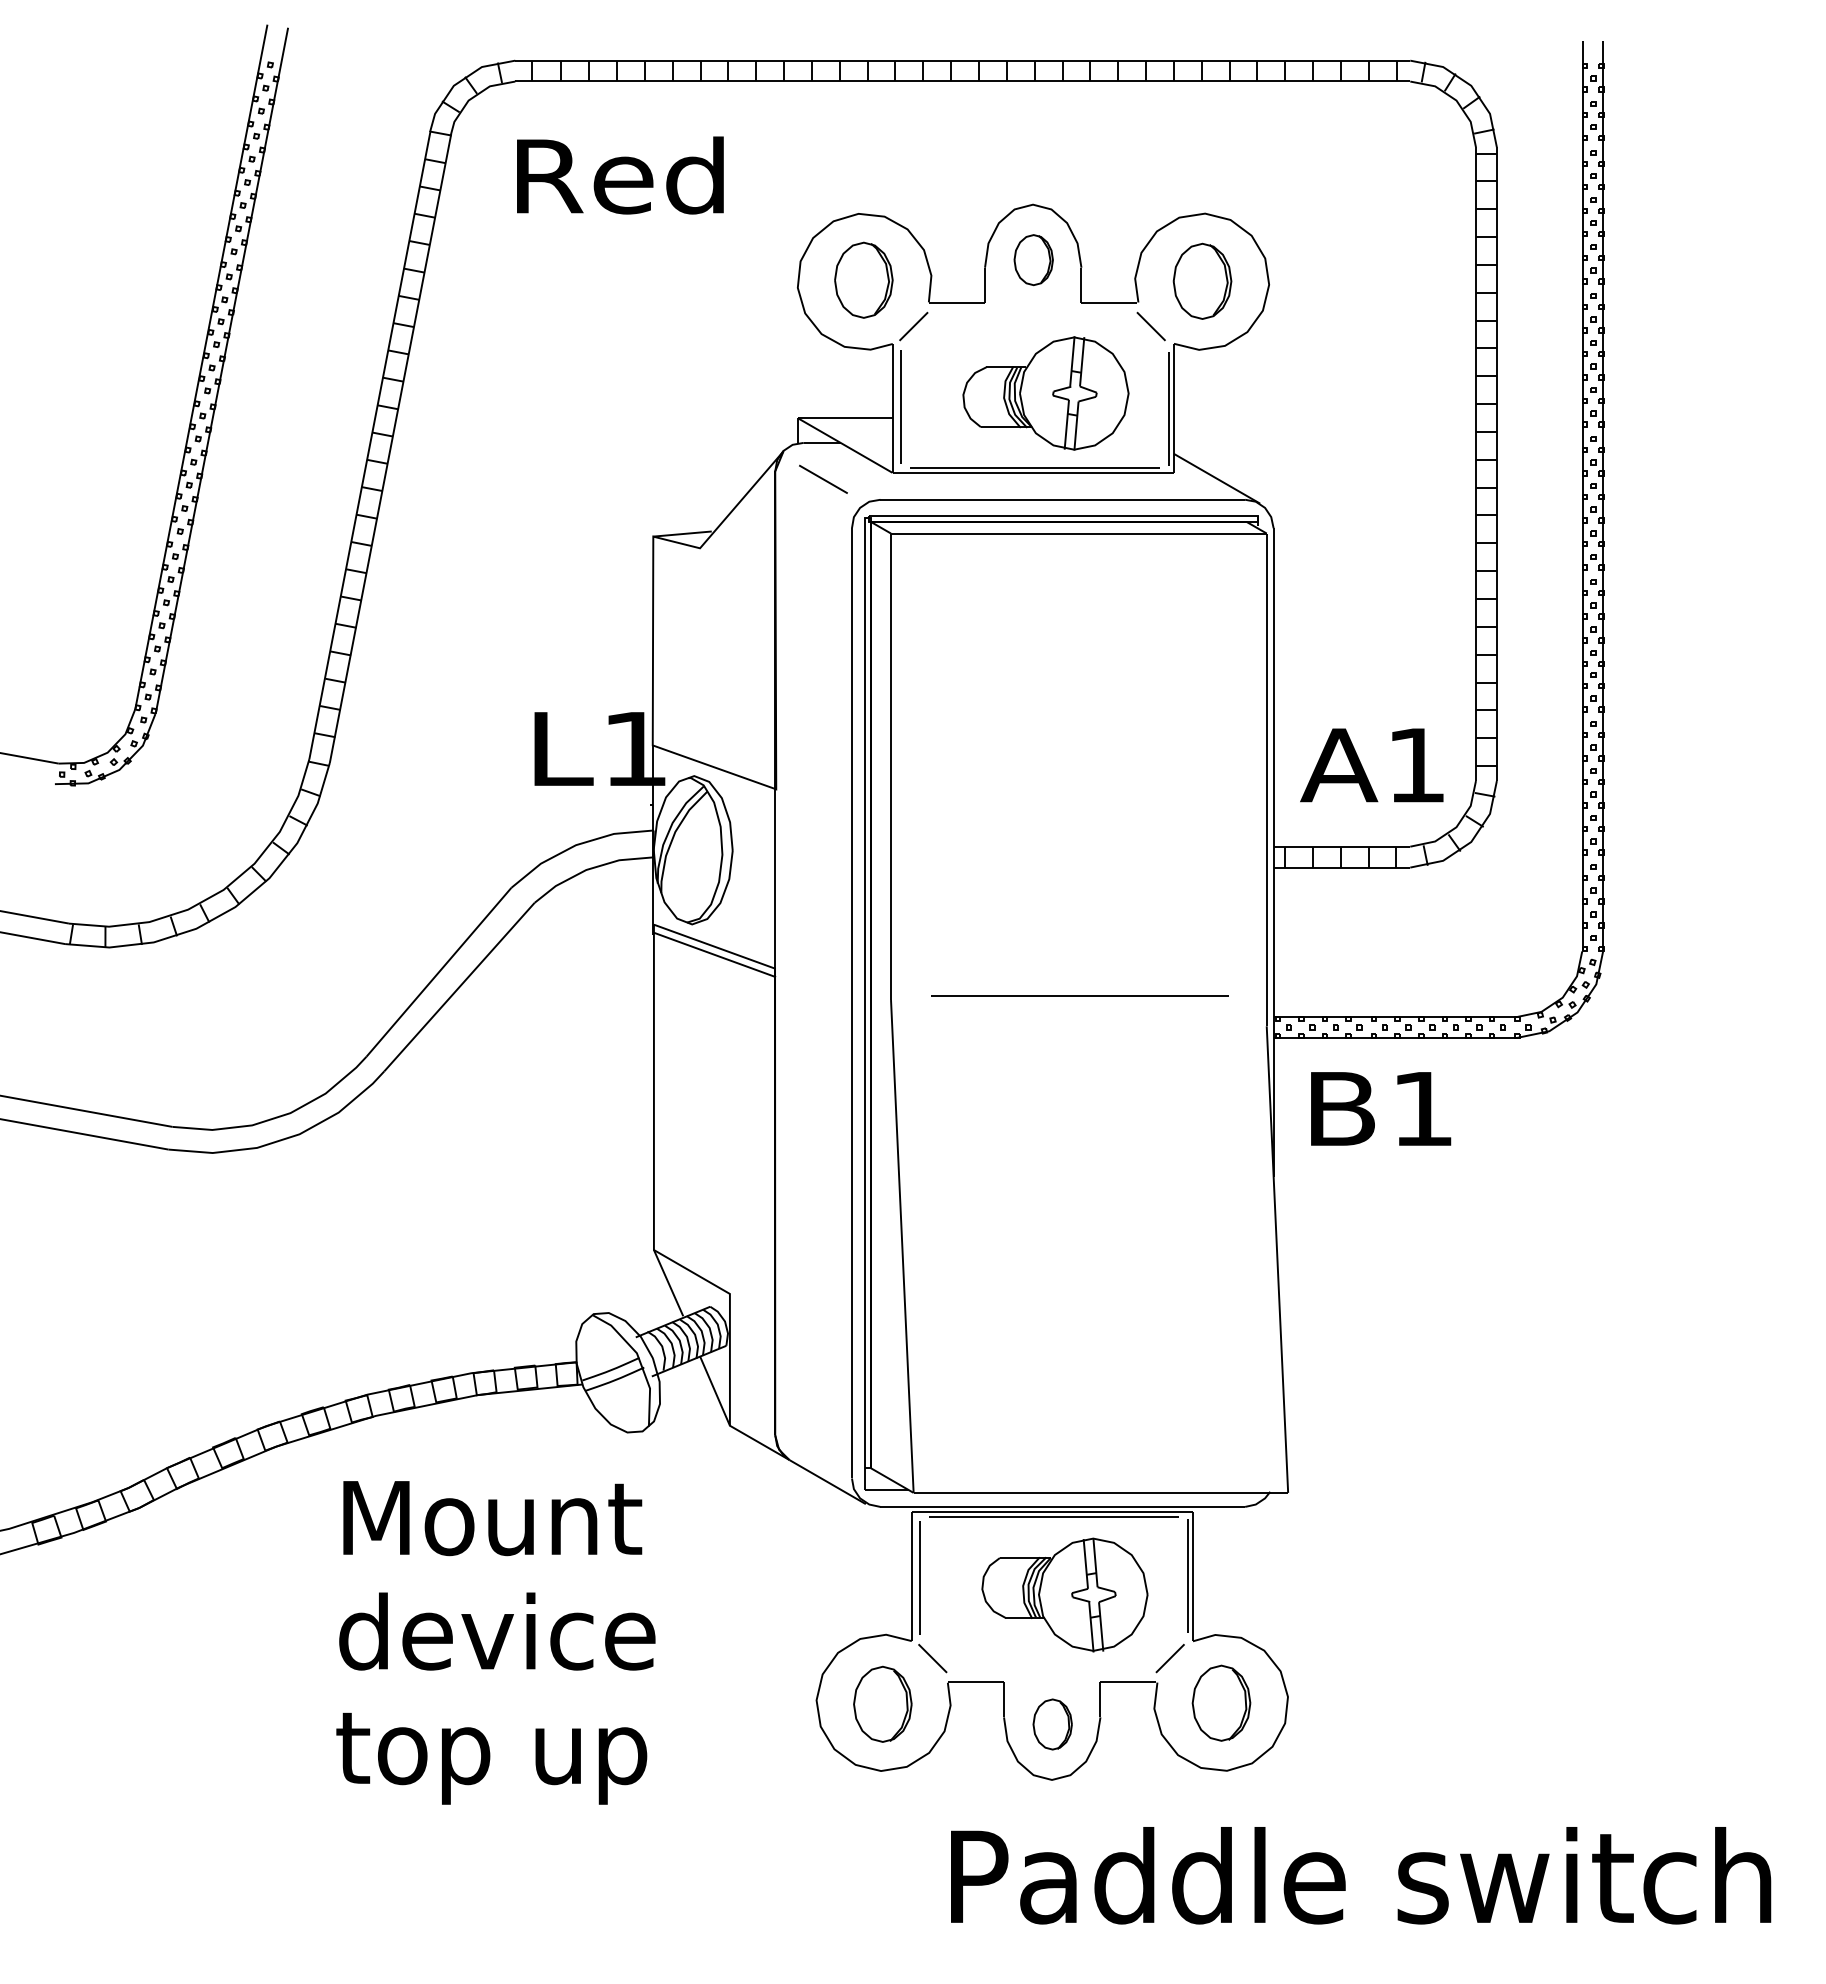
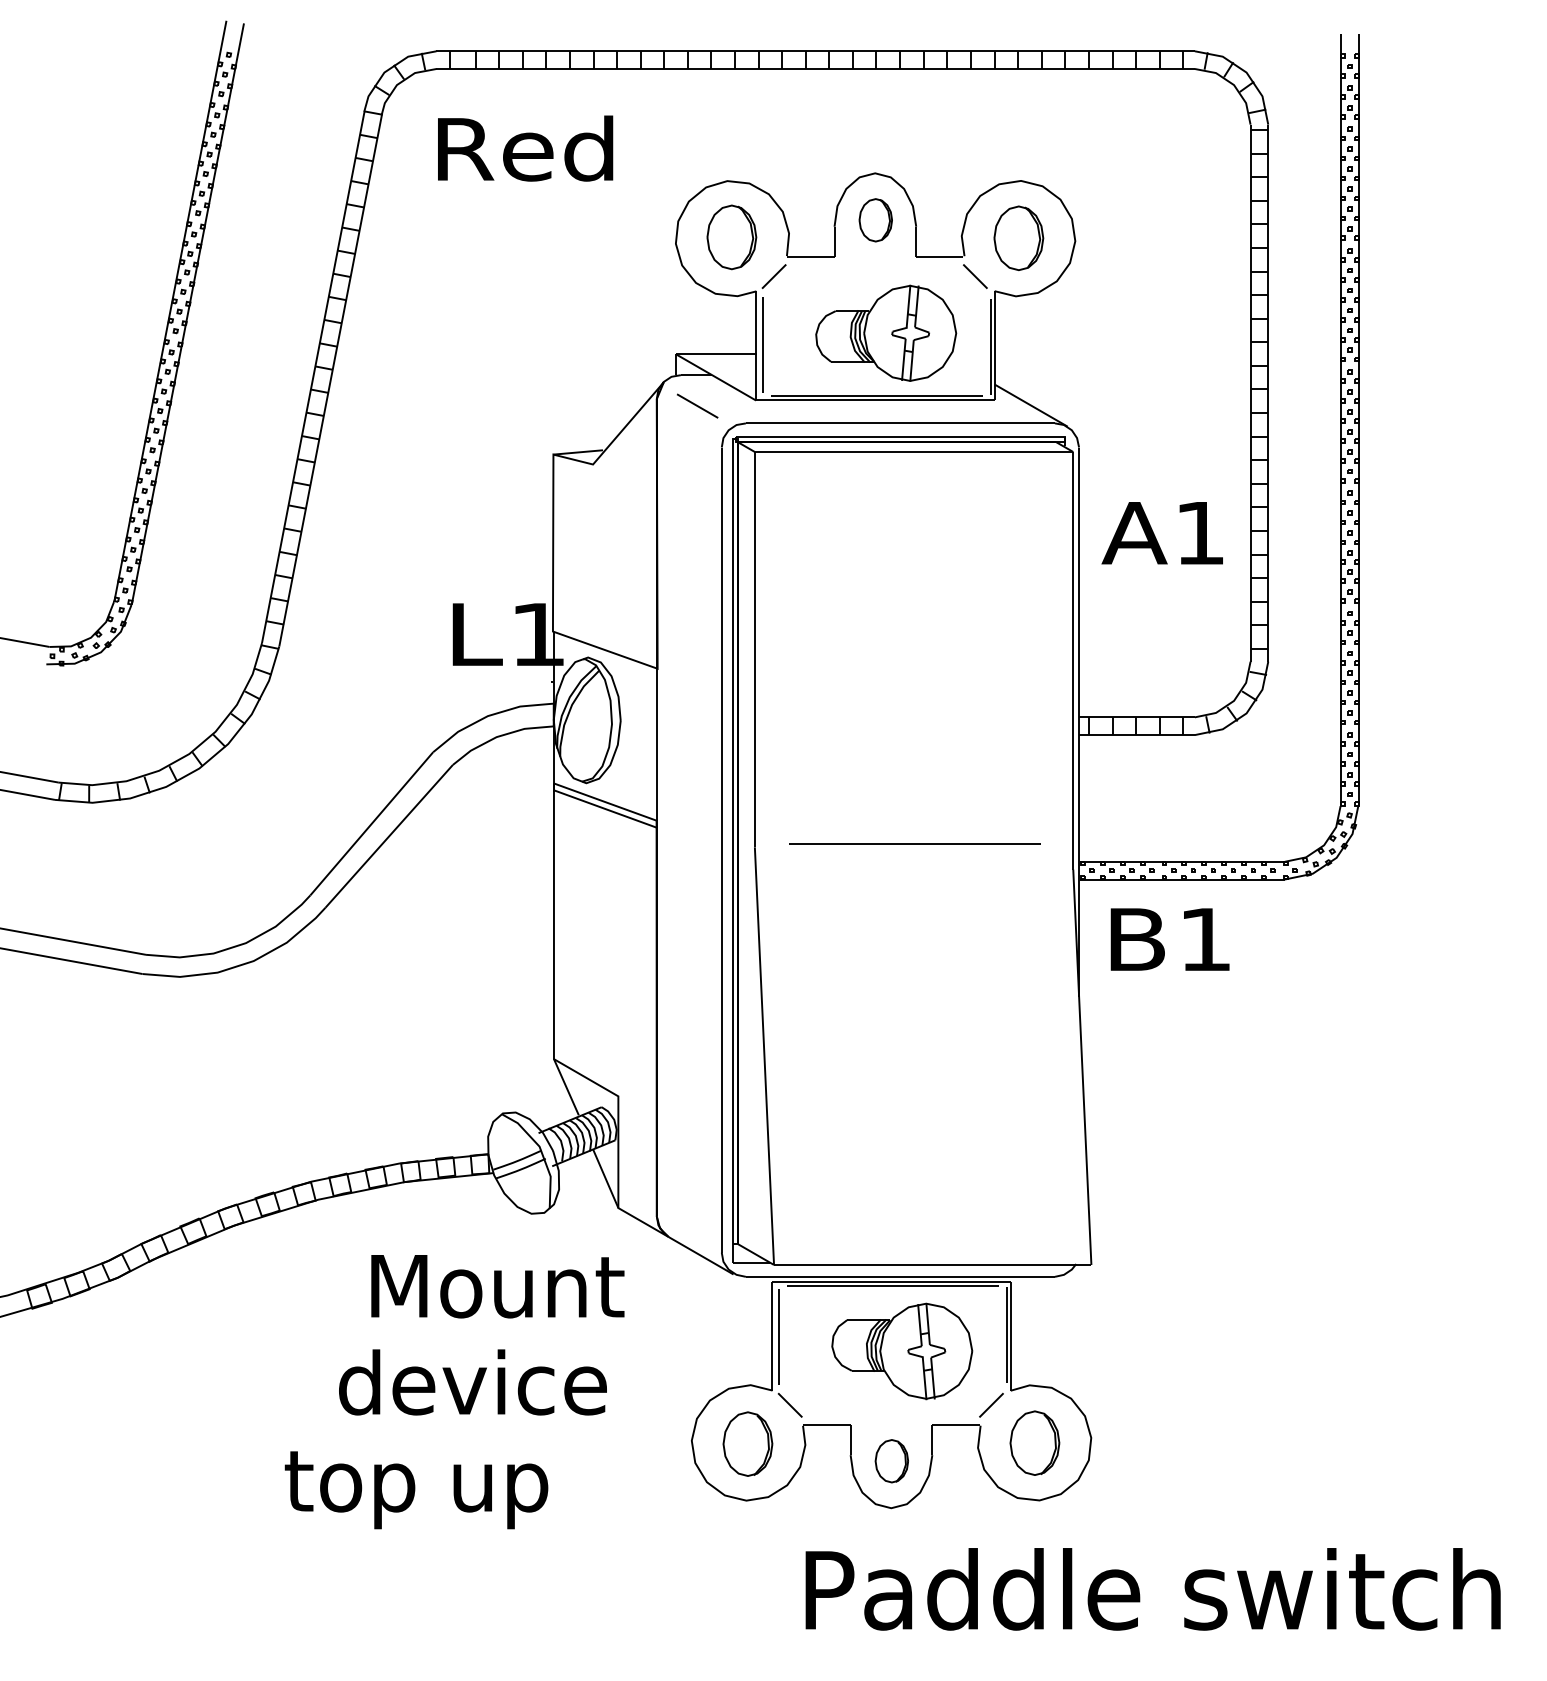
text: (1371, 765) -> (1162, 533), moved
text: (492, 1518) -> (497, 1286), moved
text: (497, 1631) -> (473, 1382), moved

